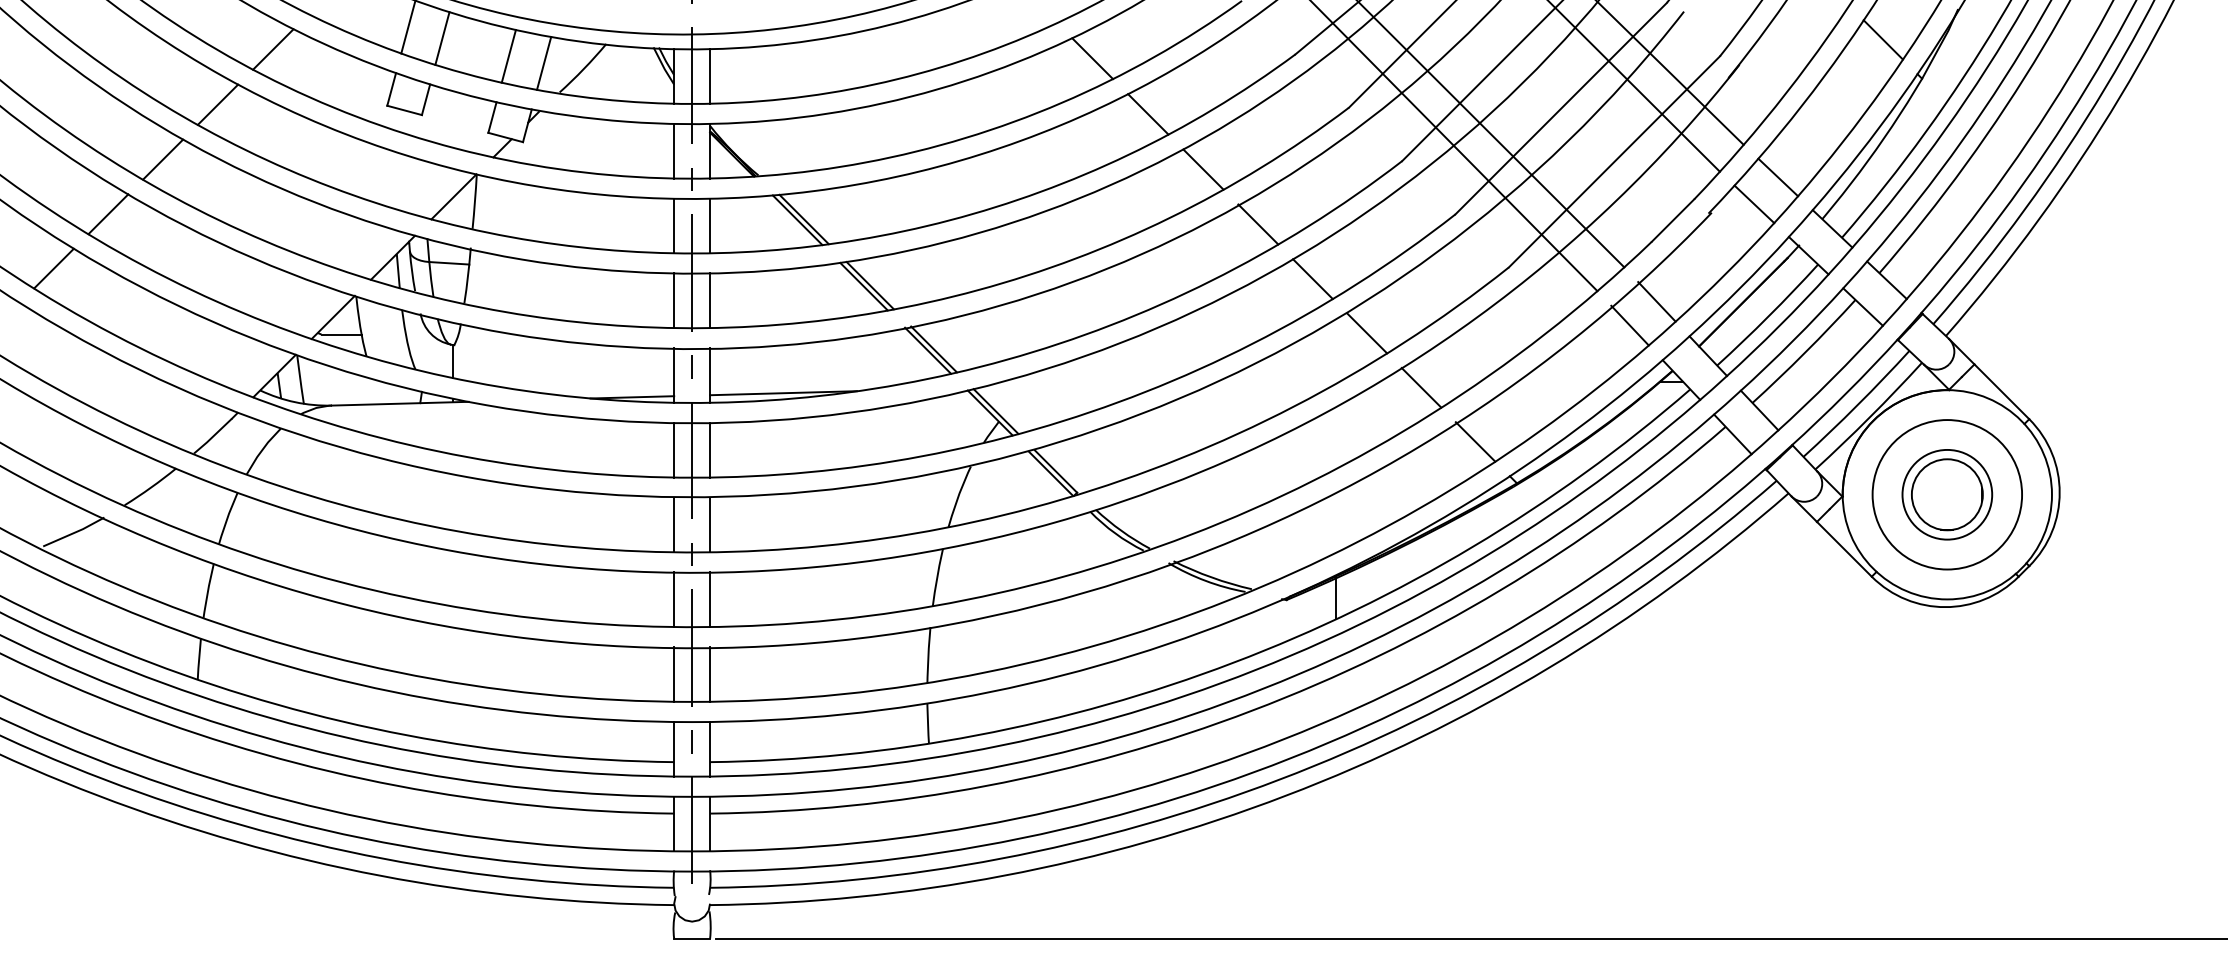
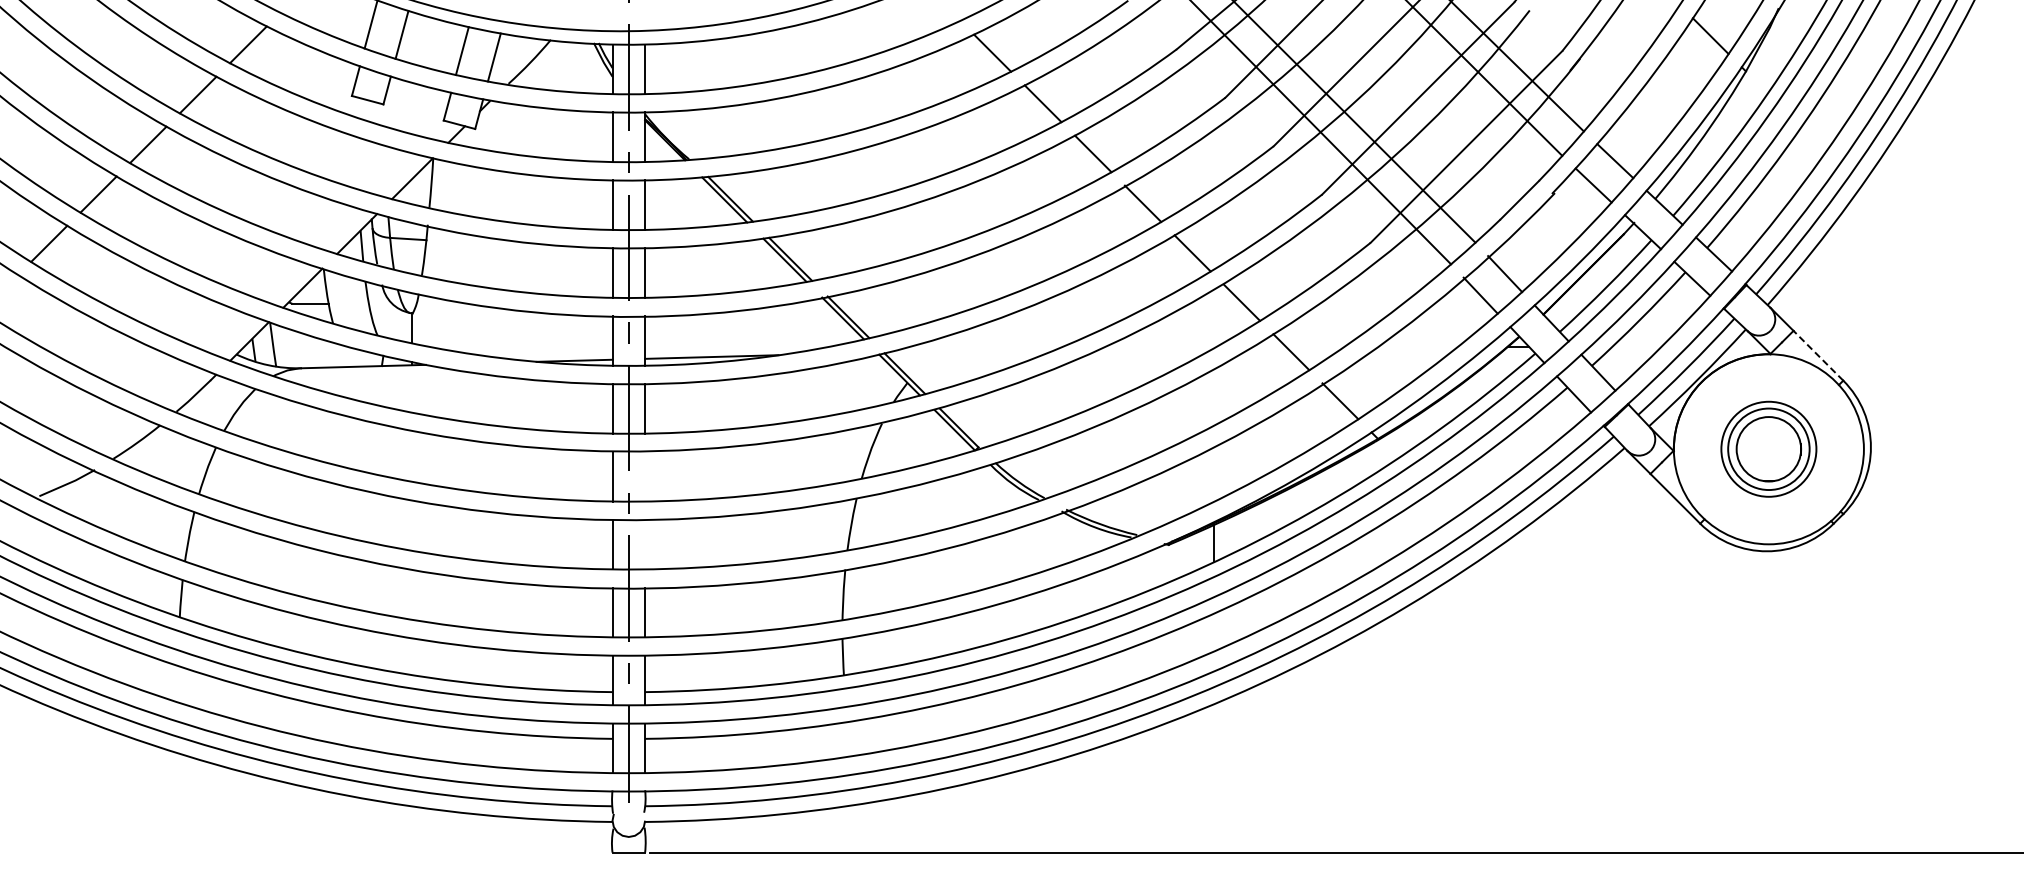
line: (2001, 391) -> (1818, 355), solid -> dashed
circle: (1946, 495) -> (1768, 449), size x0.7
line: (710, 524) -> (645, 476), removed
line: (710, 599) -> (645, 544), removed

